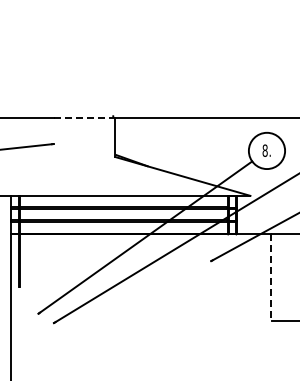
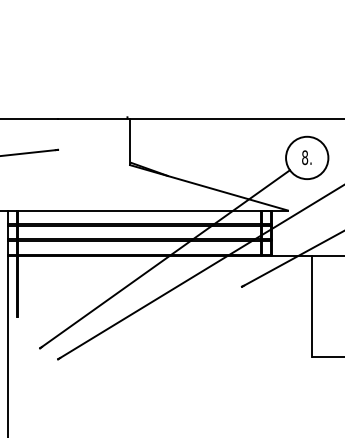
line: (84, 117) -> (93, 118), dashed -> solid
line: (271, 278) -> (312, 307), dashed -> solid

